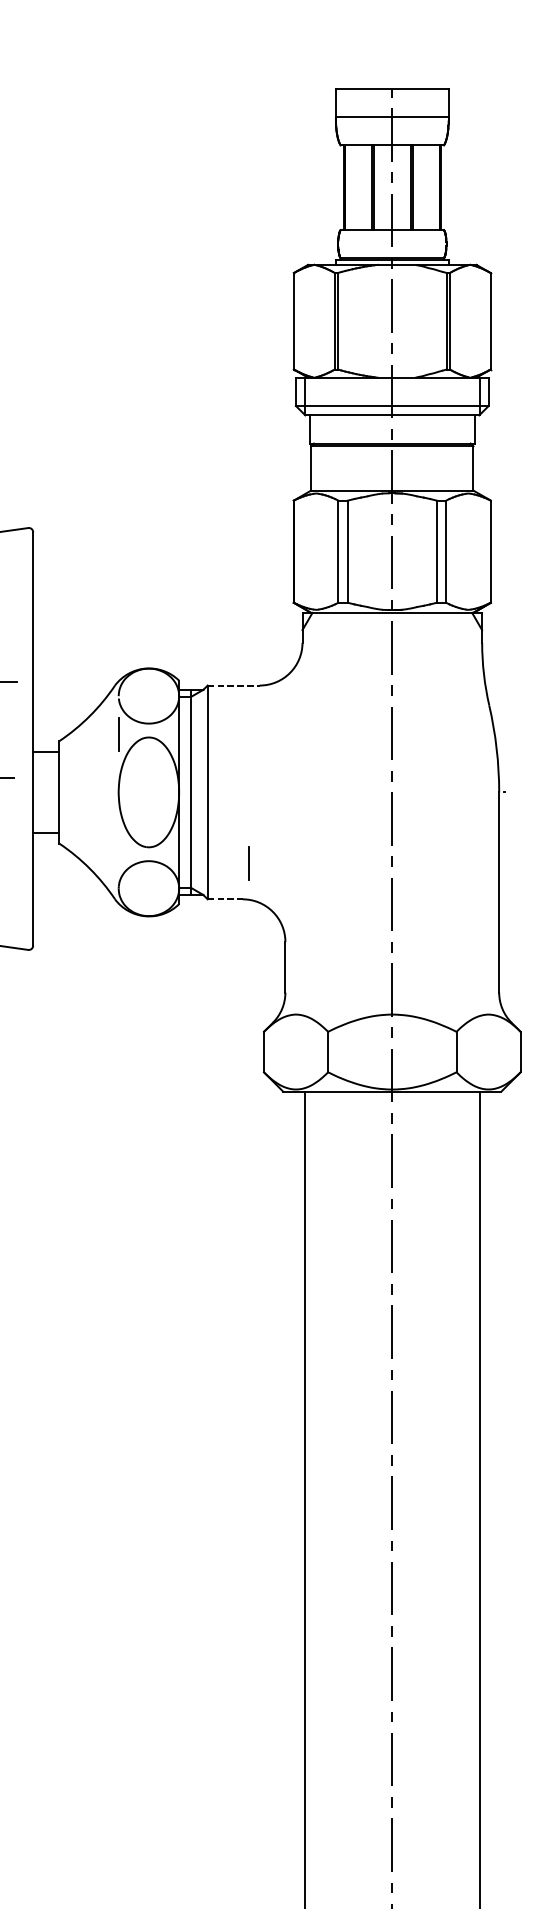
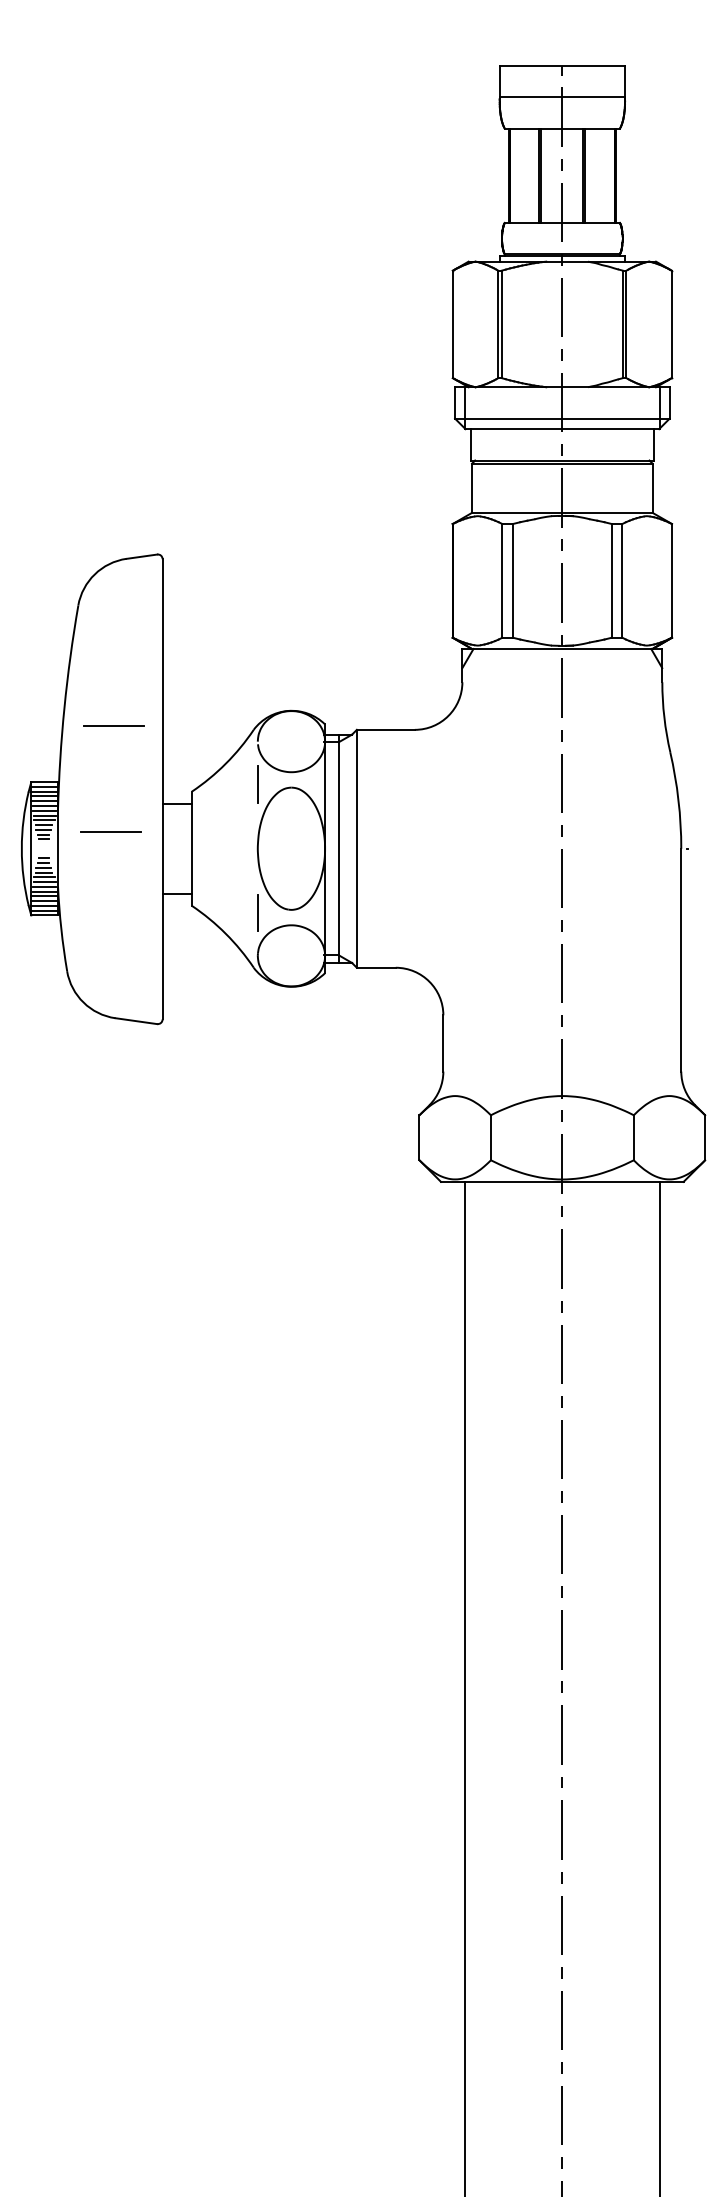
line: (233, 685) -> (385, 729), dashed -> solid
line: (248, 863) -> (257, 912), moved
line: (225, 899) -> (376, 967), dashed -> solid

